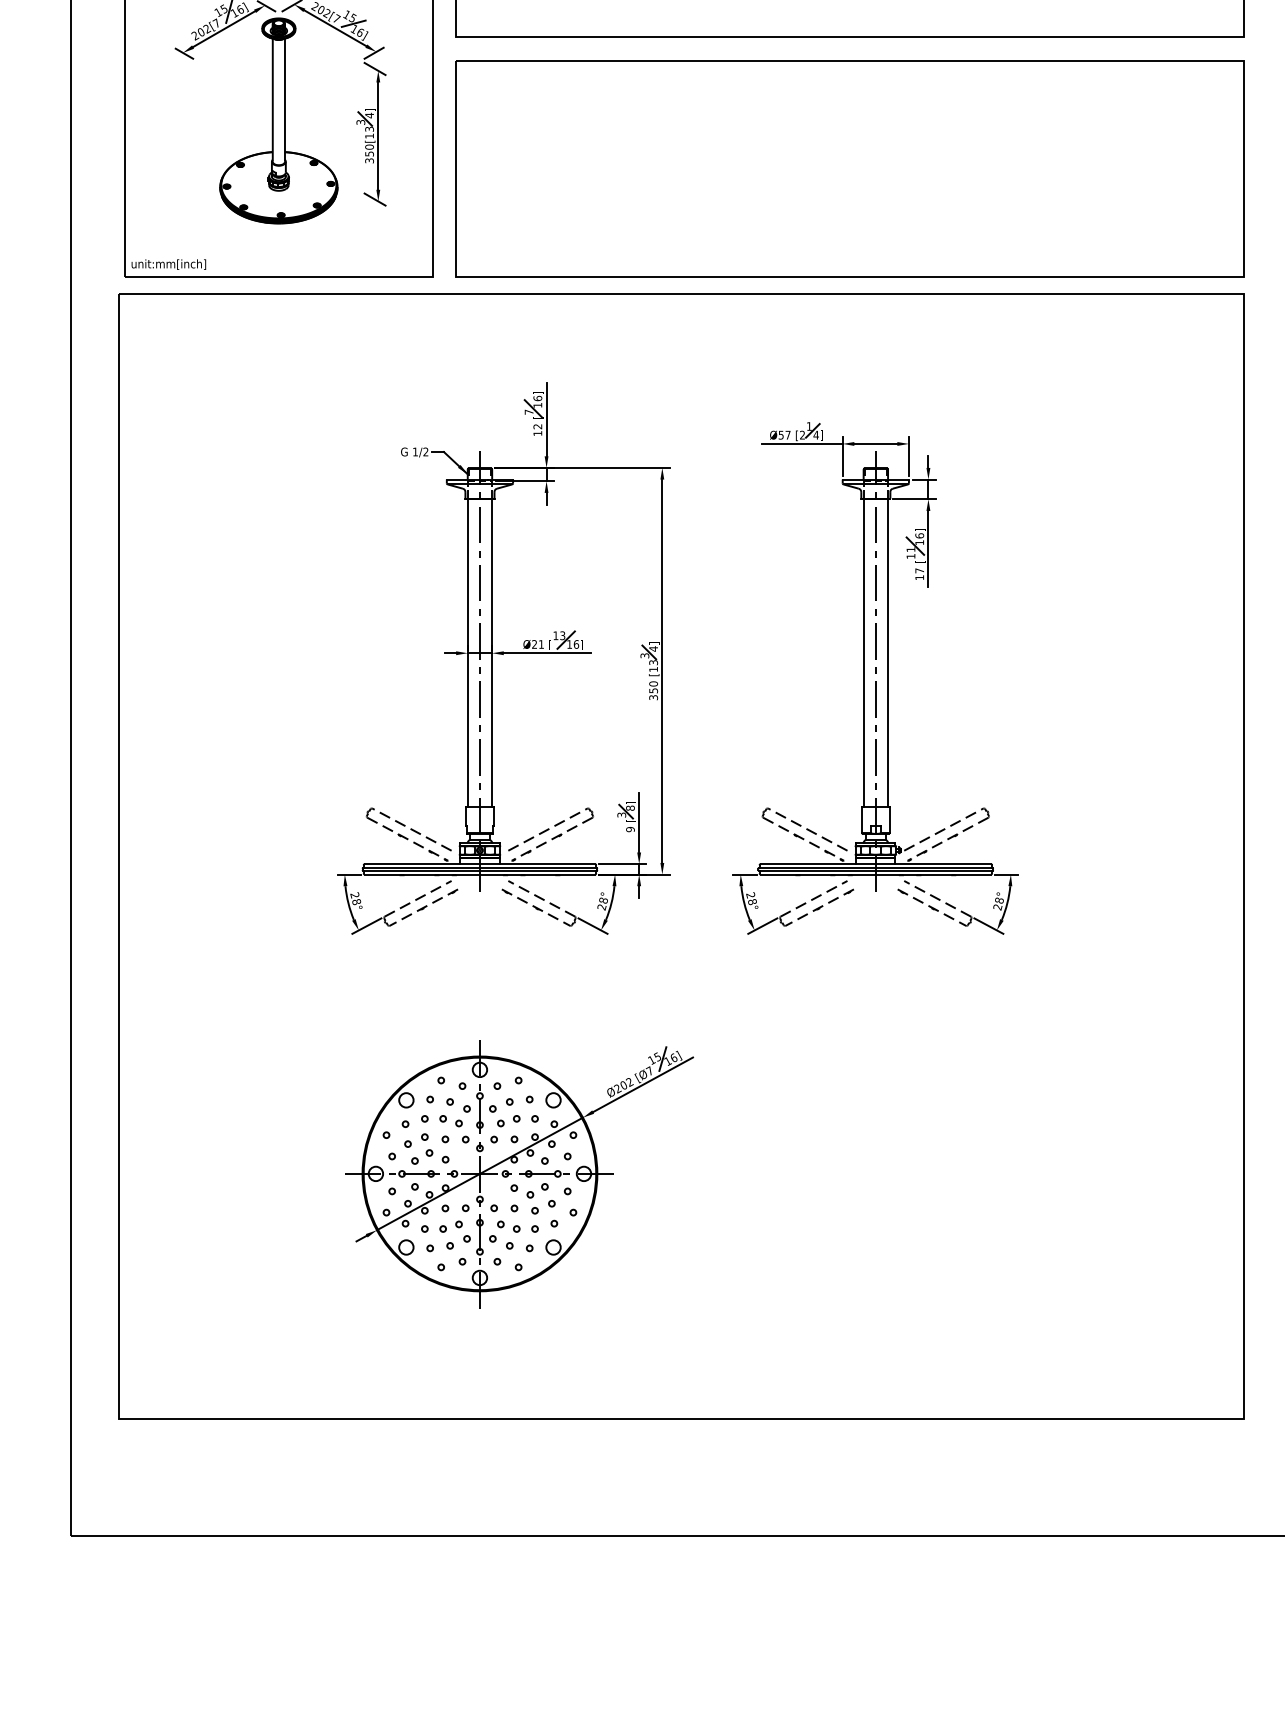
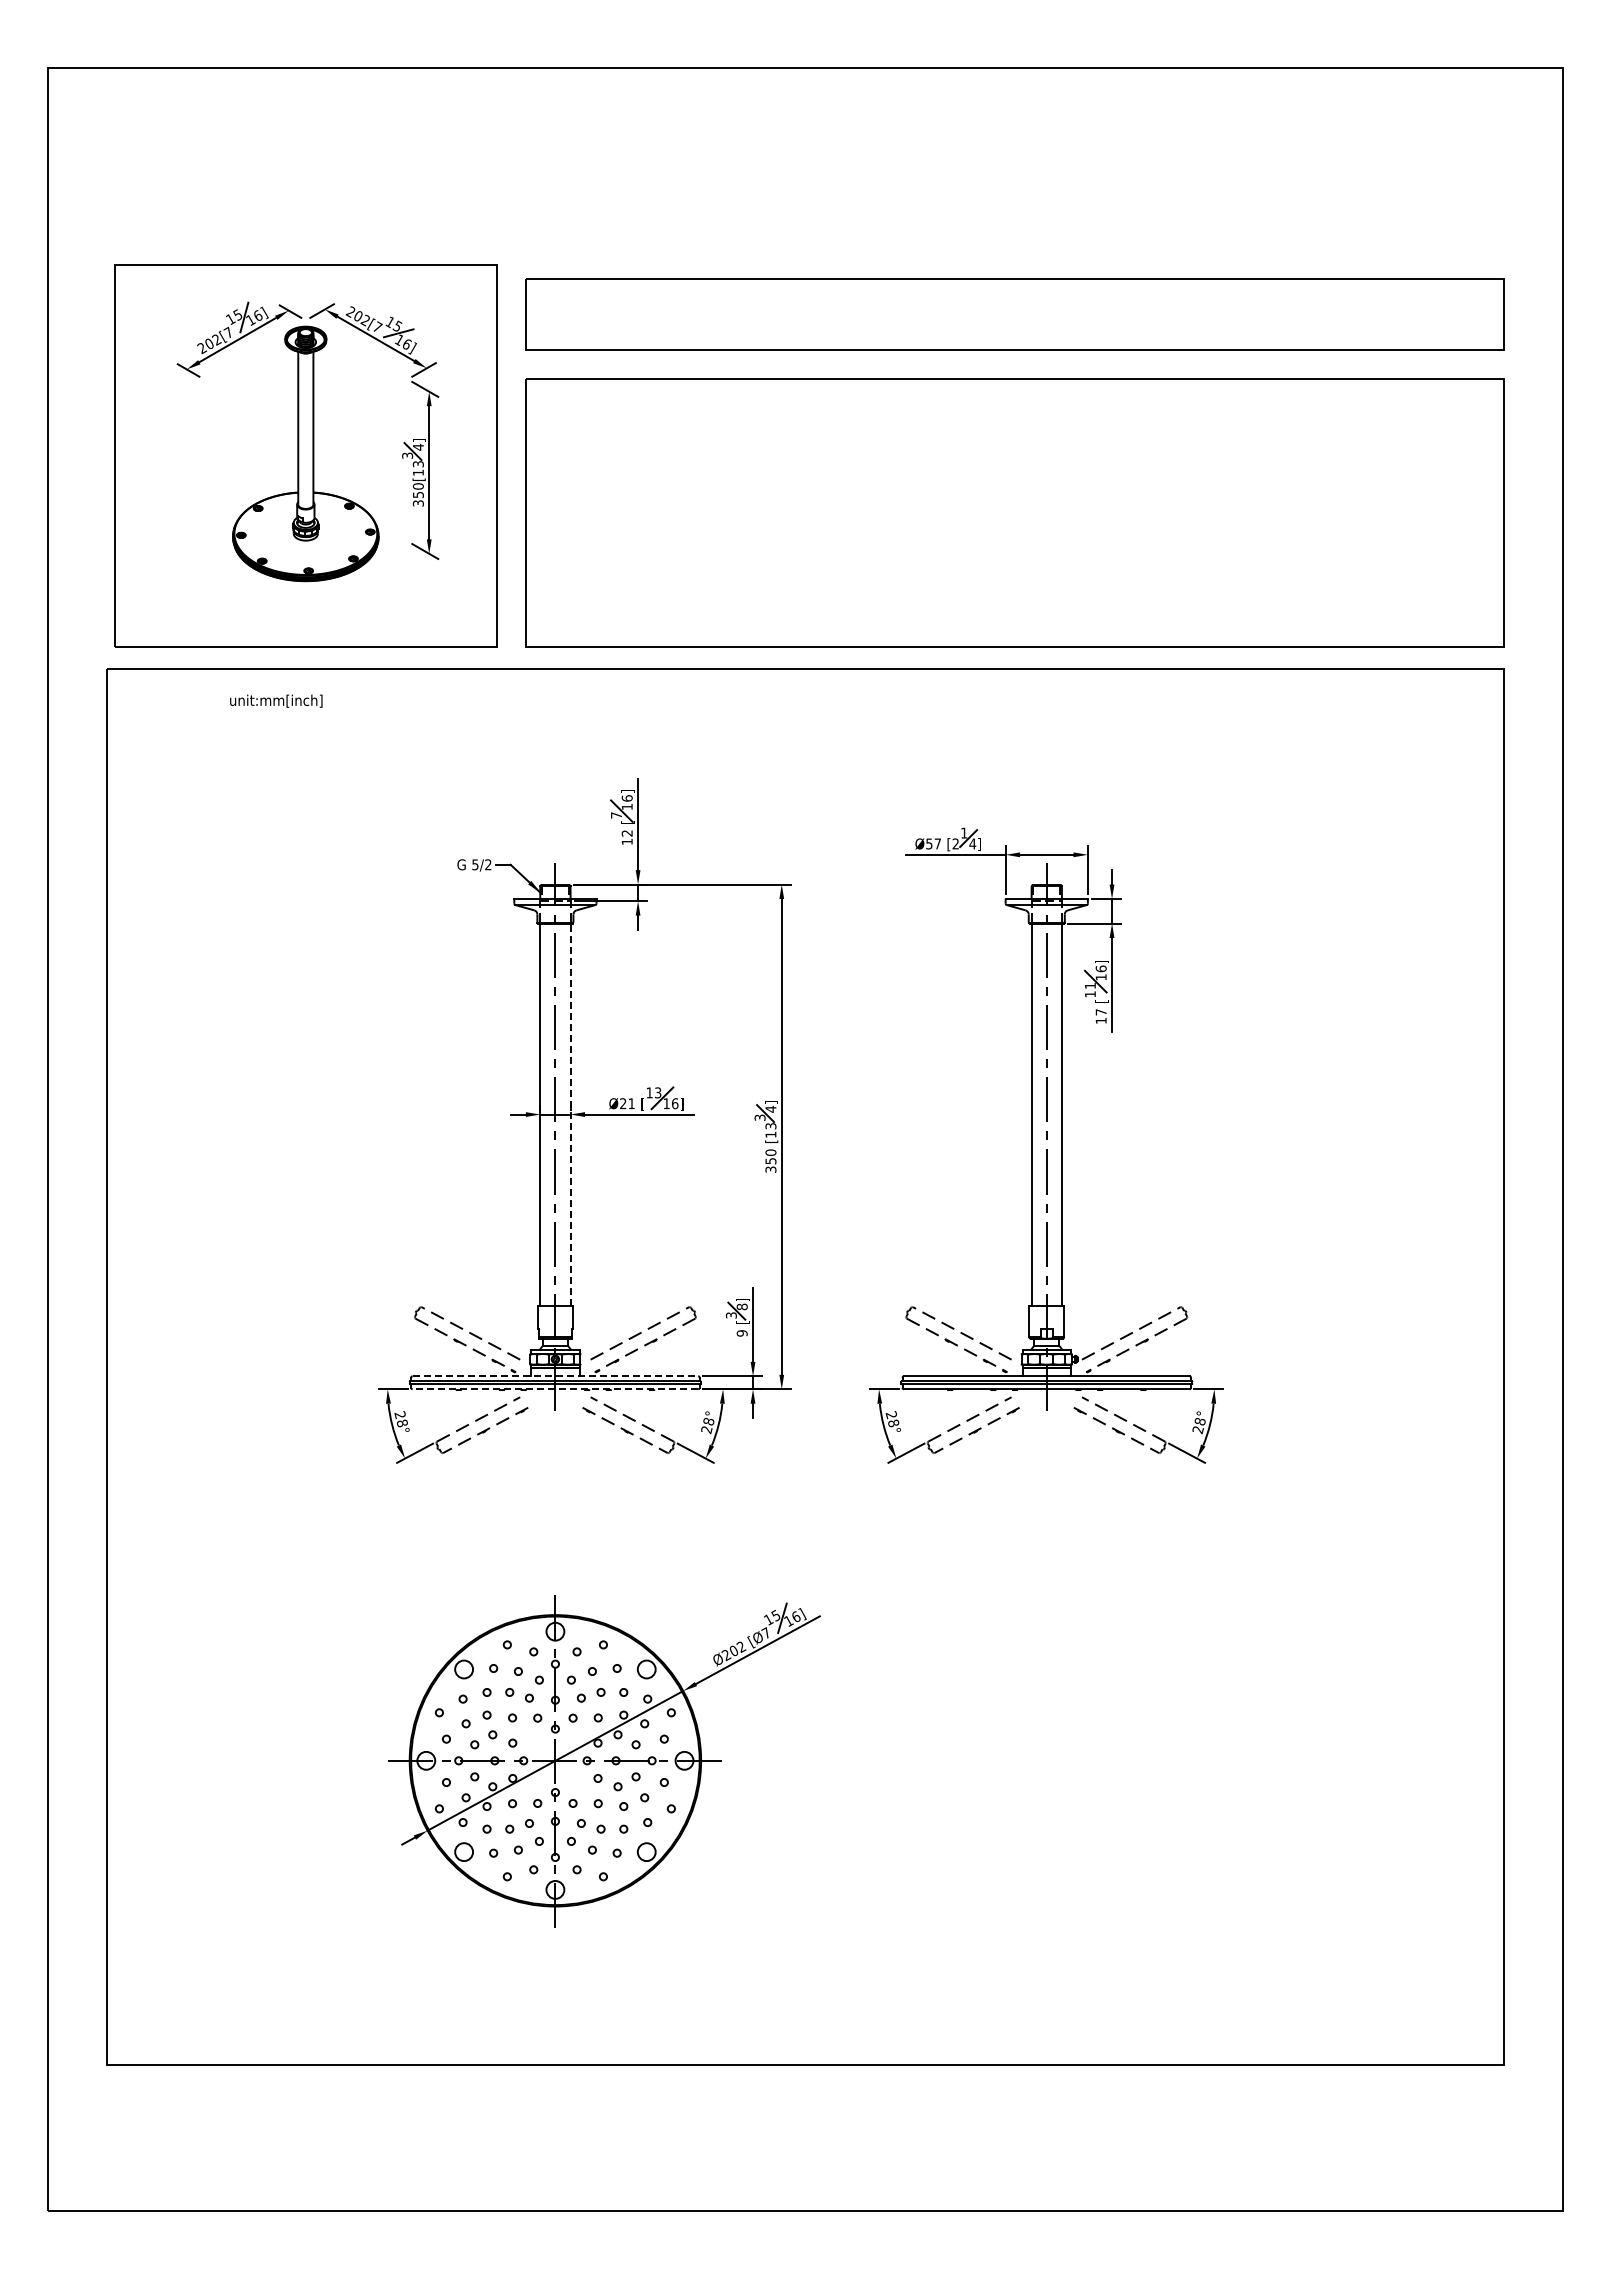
text: (169, 264) -> (276, 700), moved
text: (415, 451) -> (475, 864), 1/2 -> 5/2
line: (492, 653) -> (570, 1114), solid -> dashed
line: (480, 864) -> (555, 1376), solid -> dashed
line: (480, 874) -> (555, 1389), solid -> dashed

